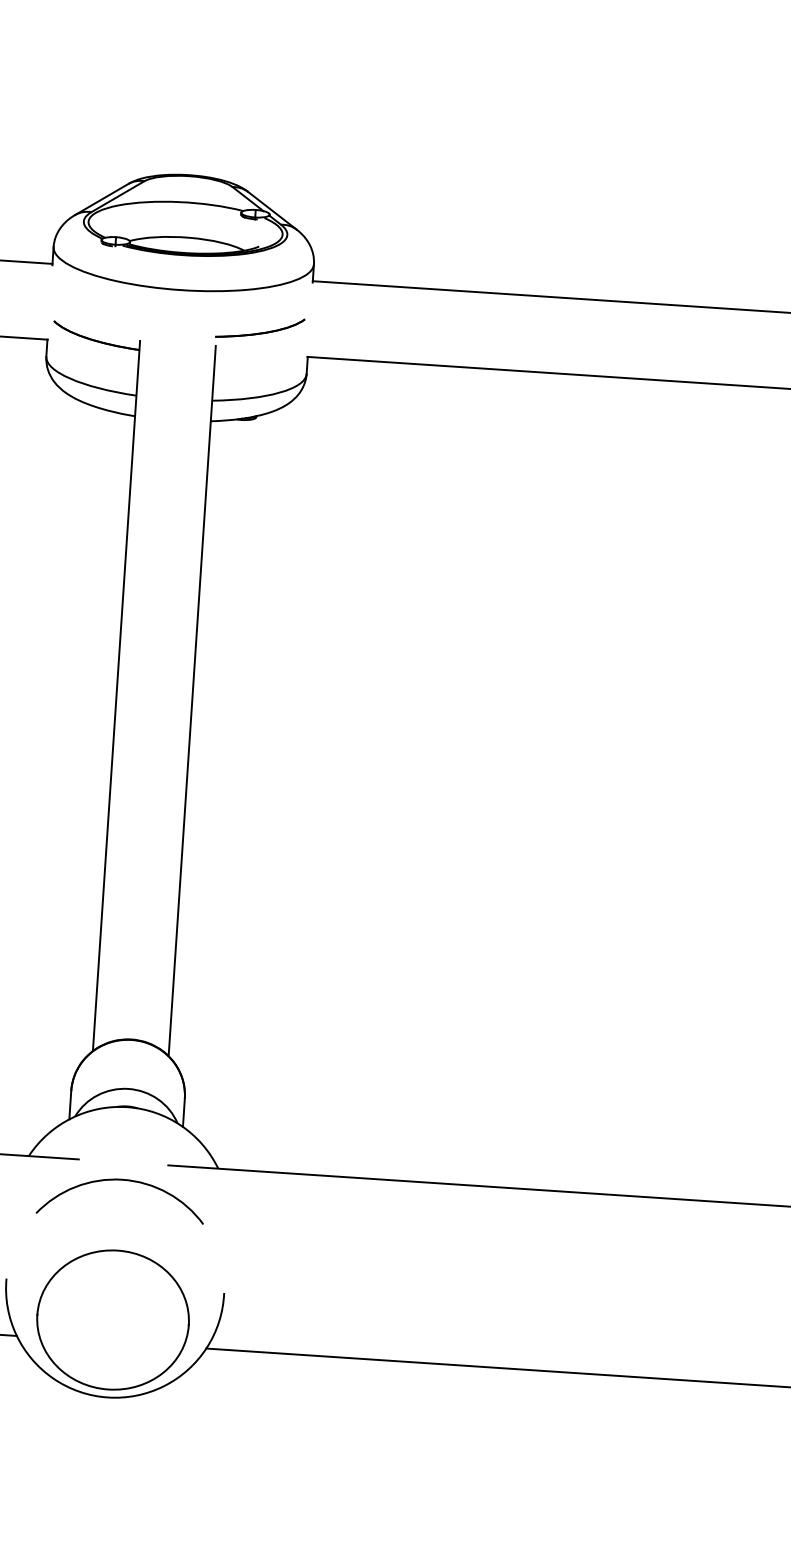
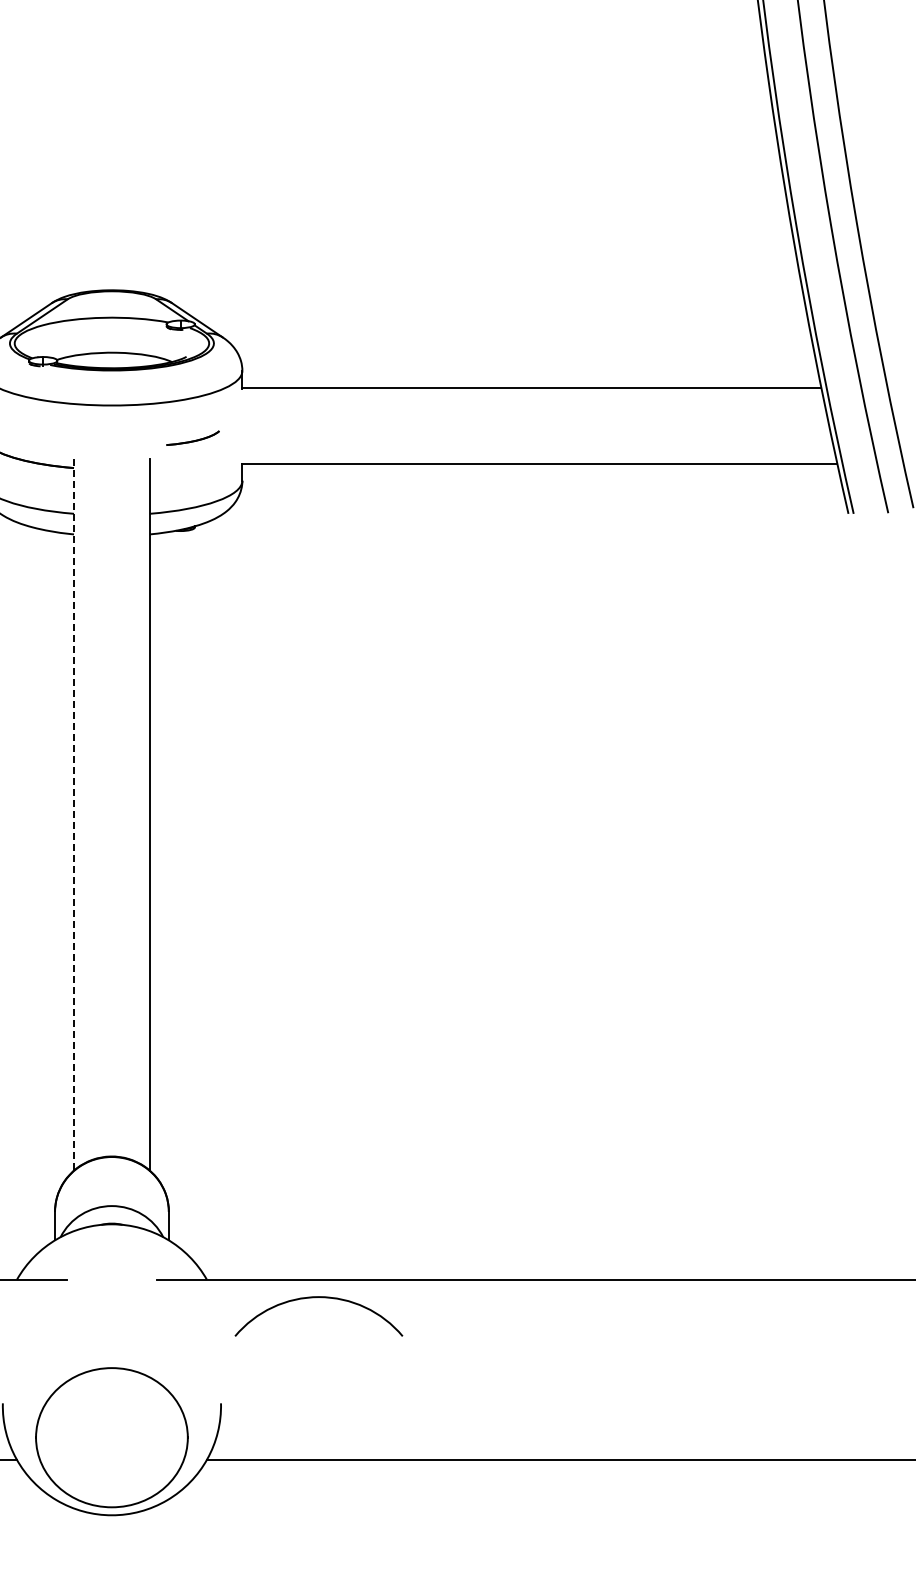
part: (259, 327) -> (192, 437), size x0.6
line: (117, 695) -> (74, 814), solid -> dashed
arc: (118, 1180) -> (315, 1298), moved

